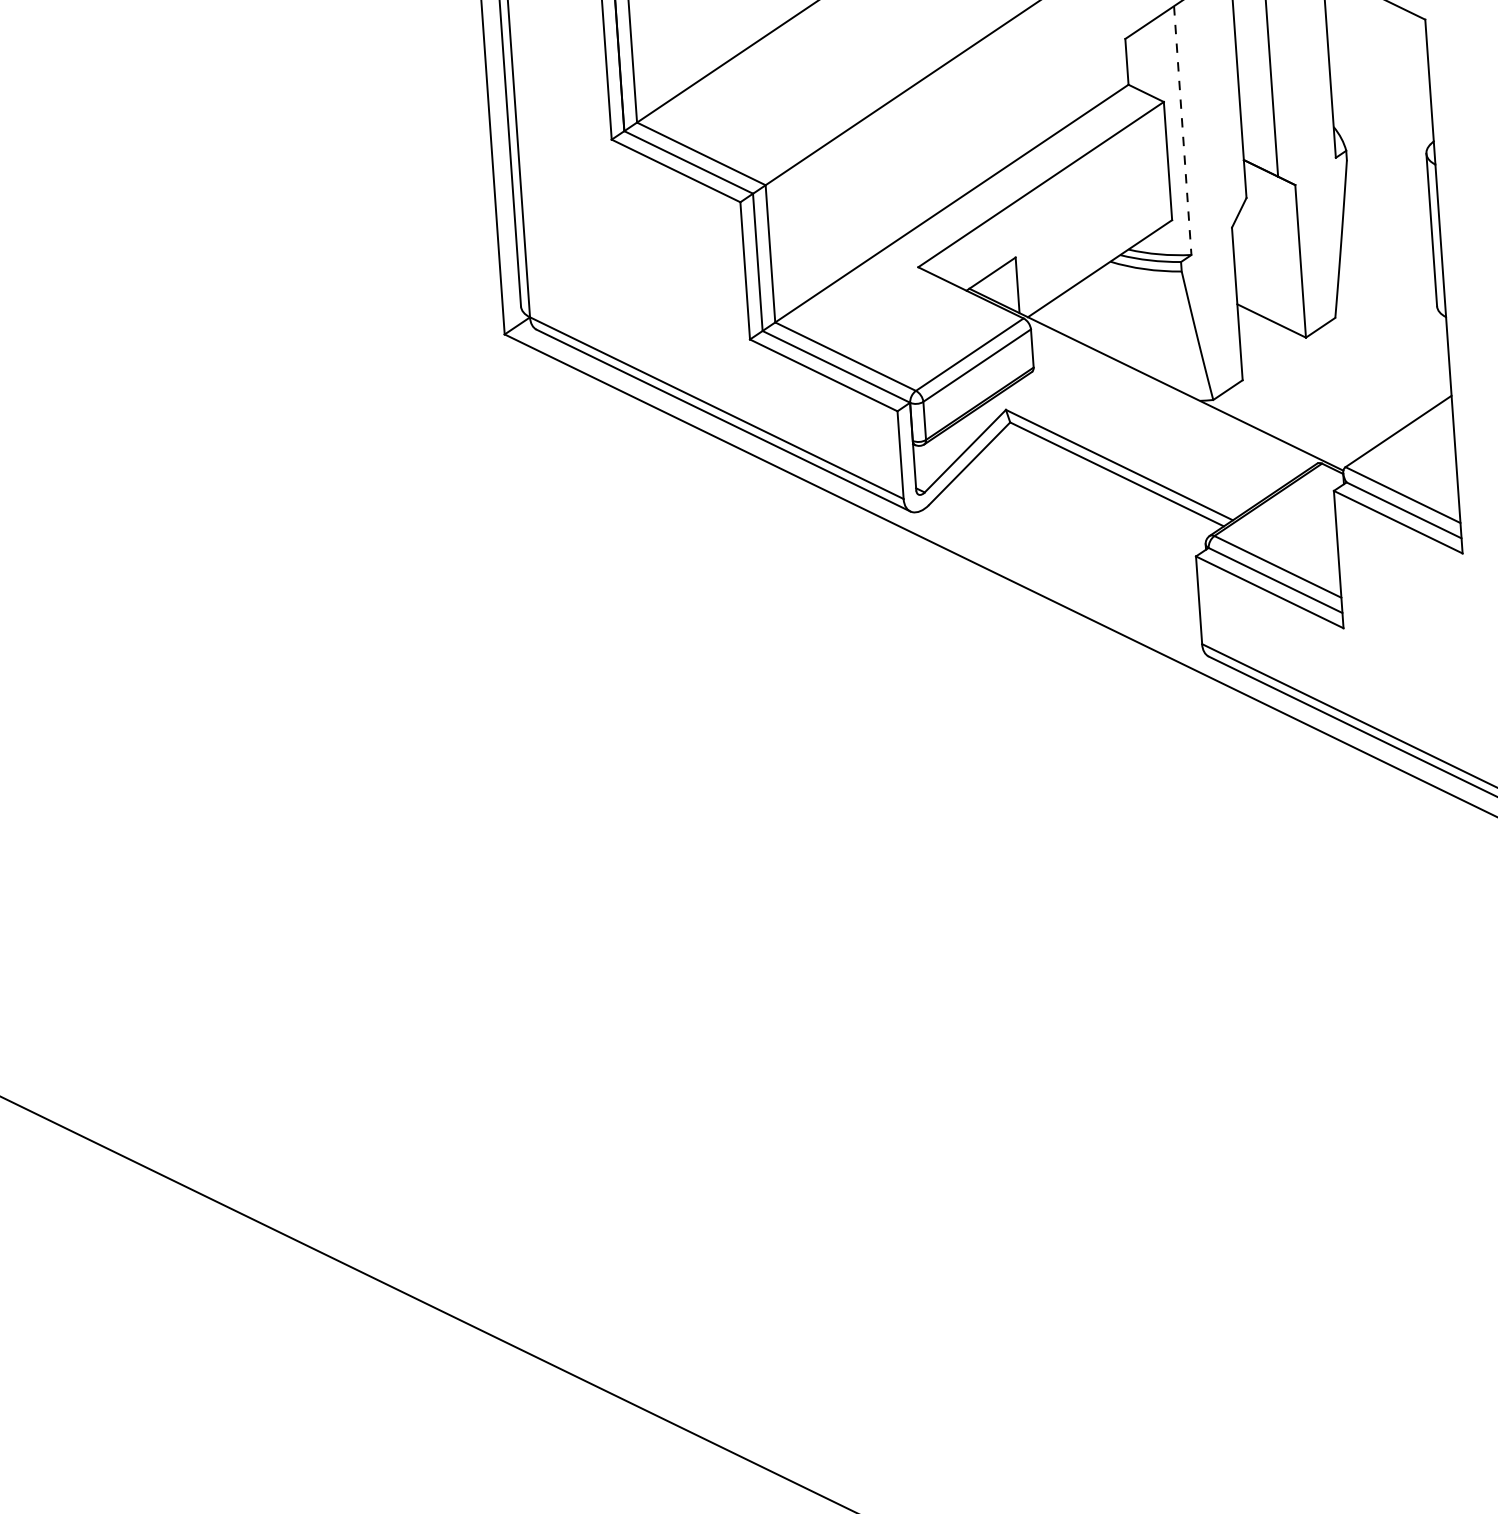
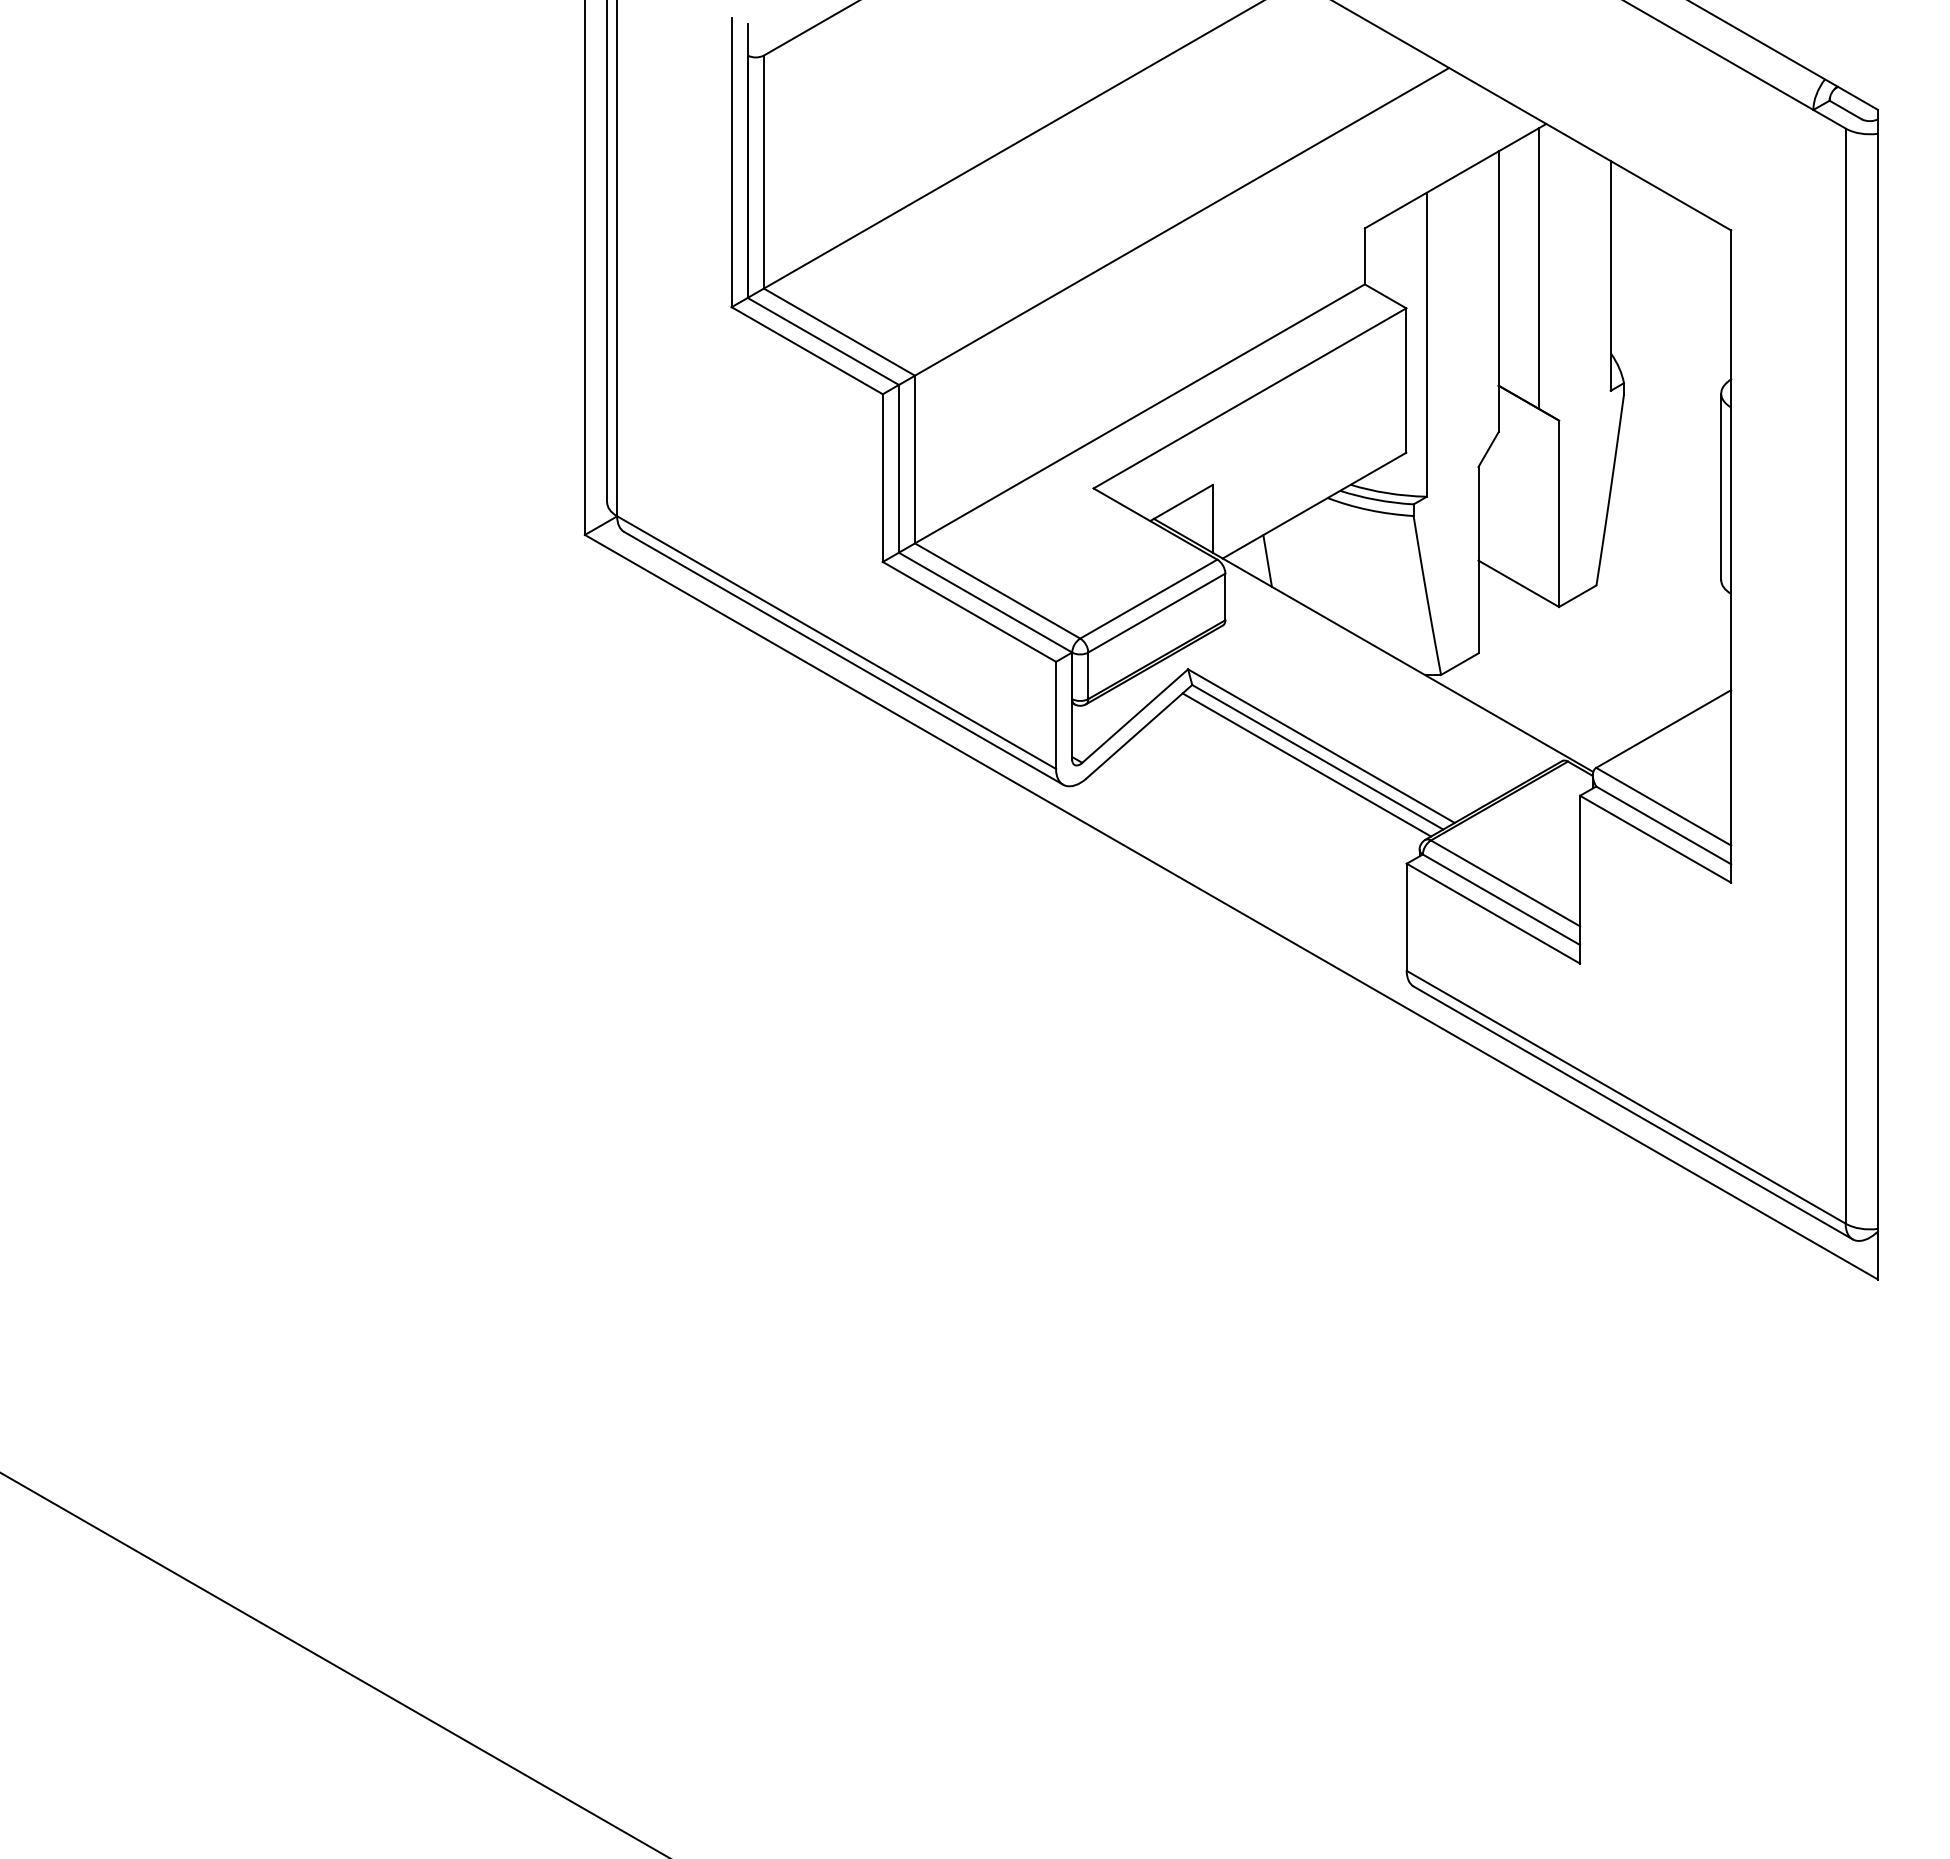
line: (1182, 131) -> (1426, 345), dashed -> solid
line: (1064, 316) -> (1267, 560), added
line: (1108, 480) -> (1306, 764), added

